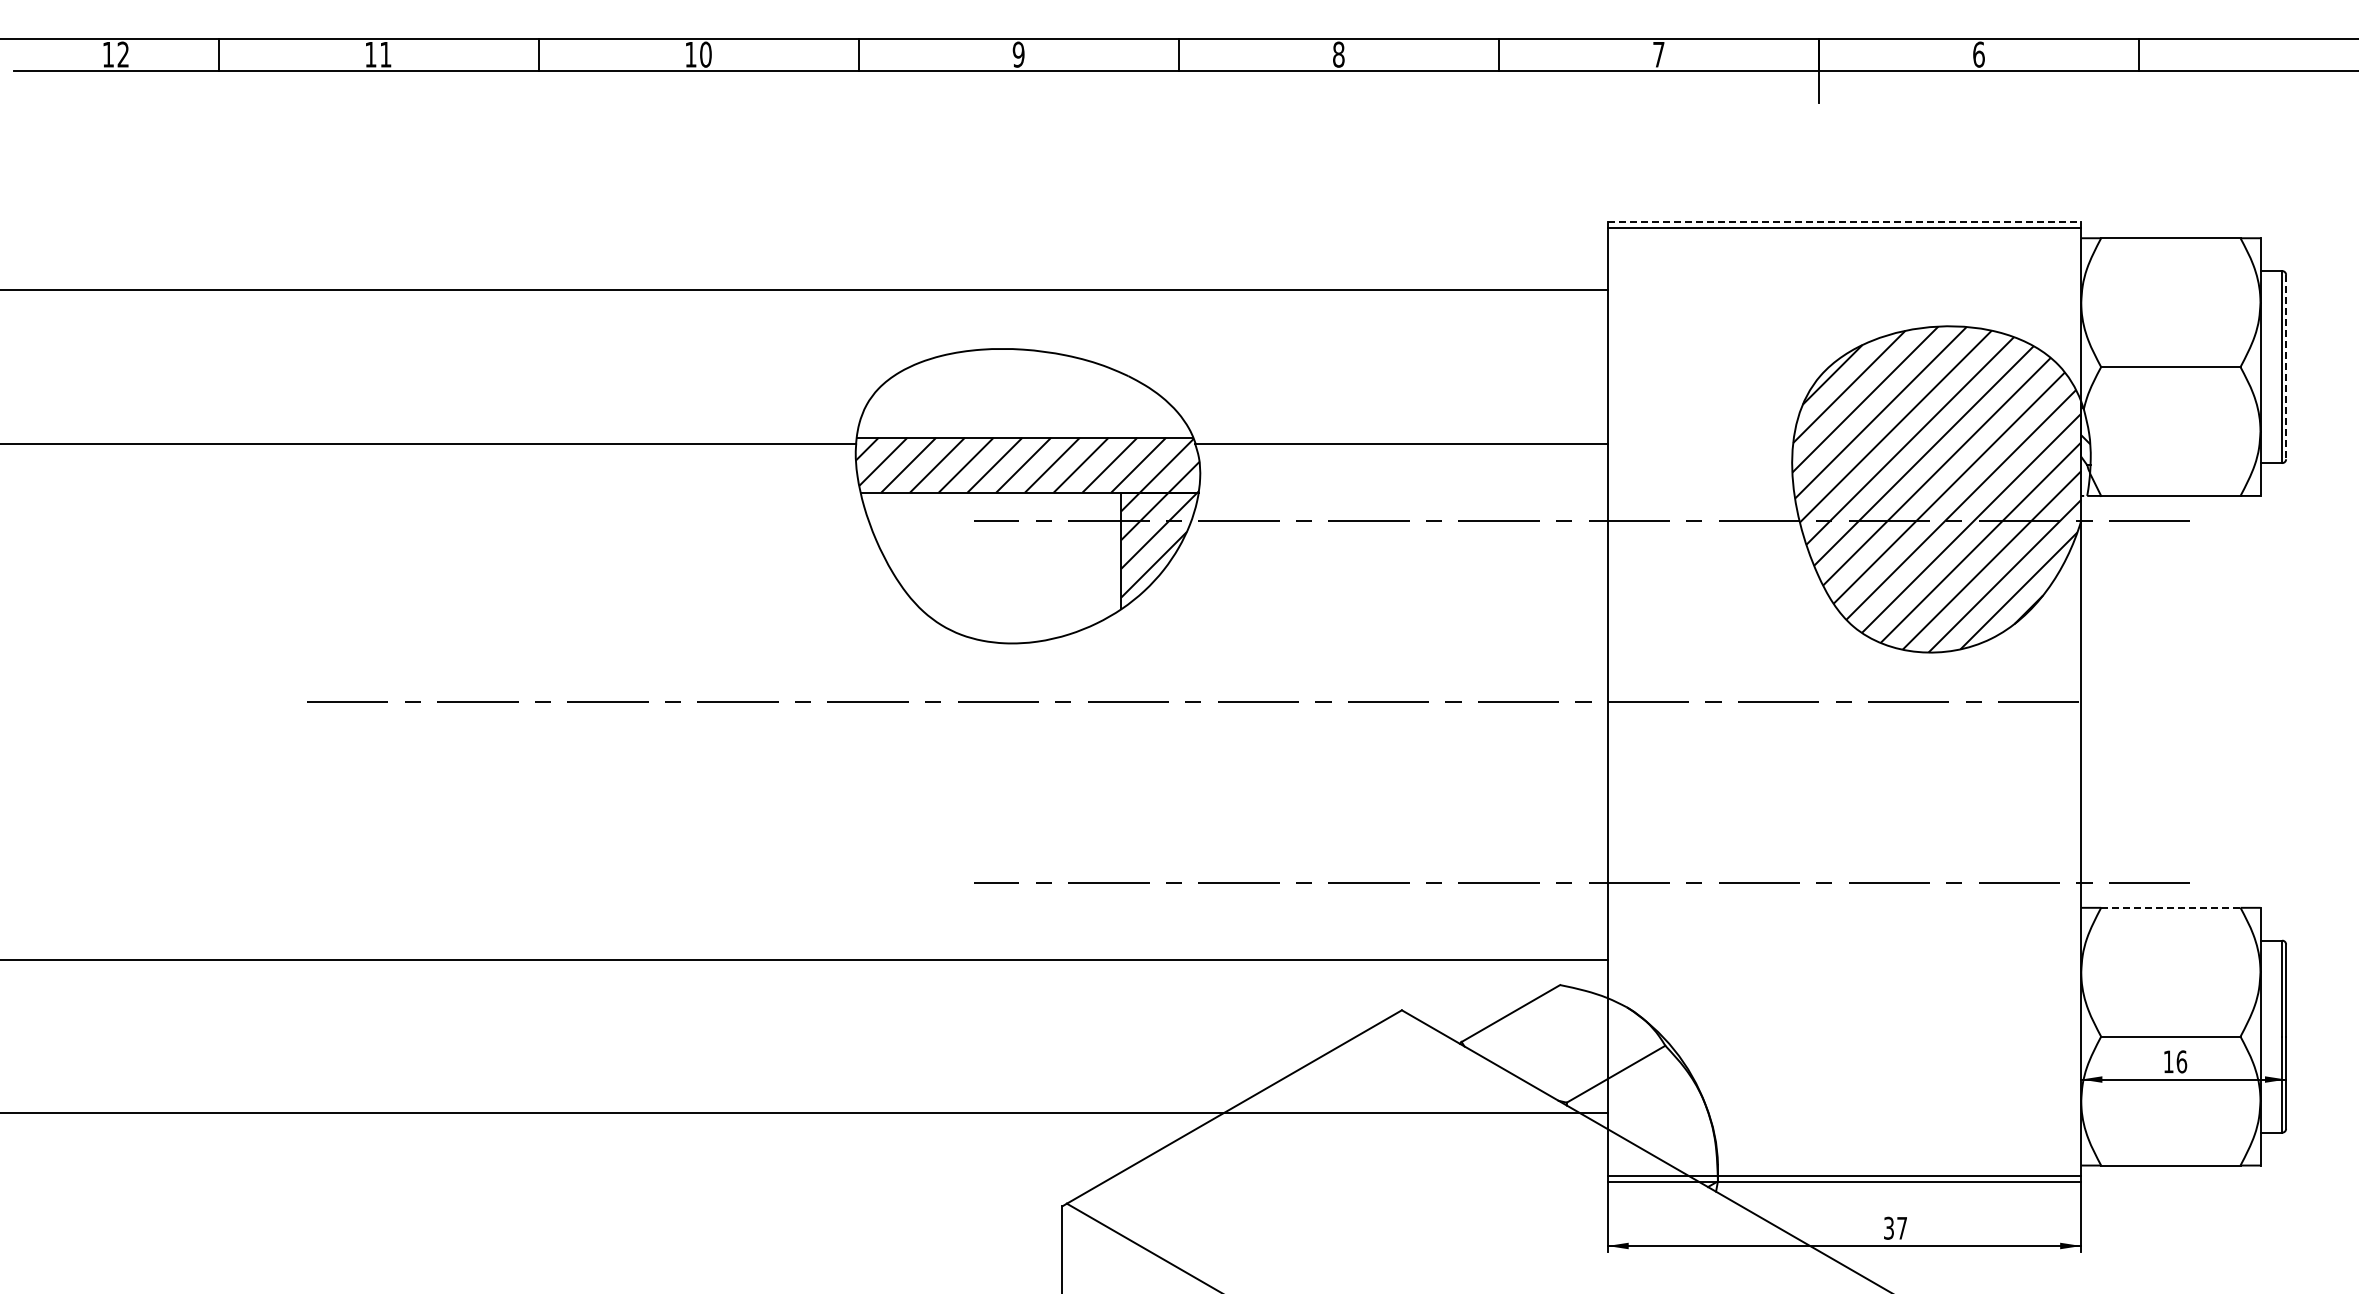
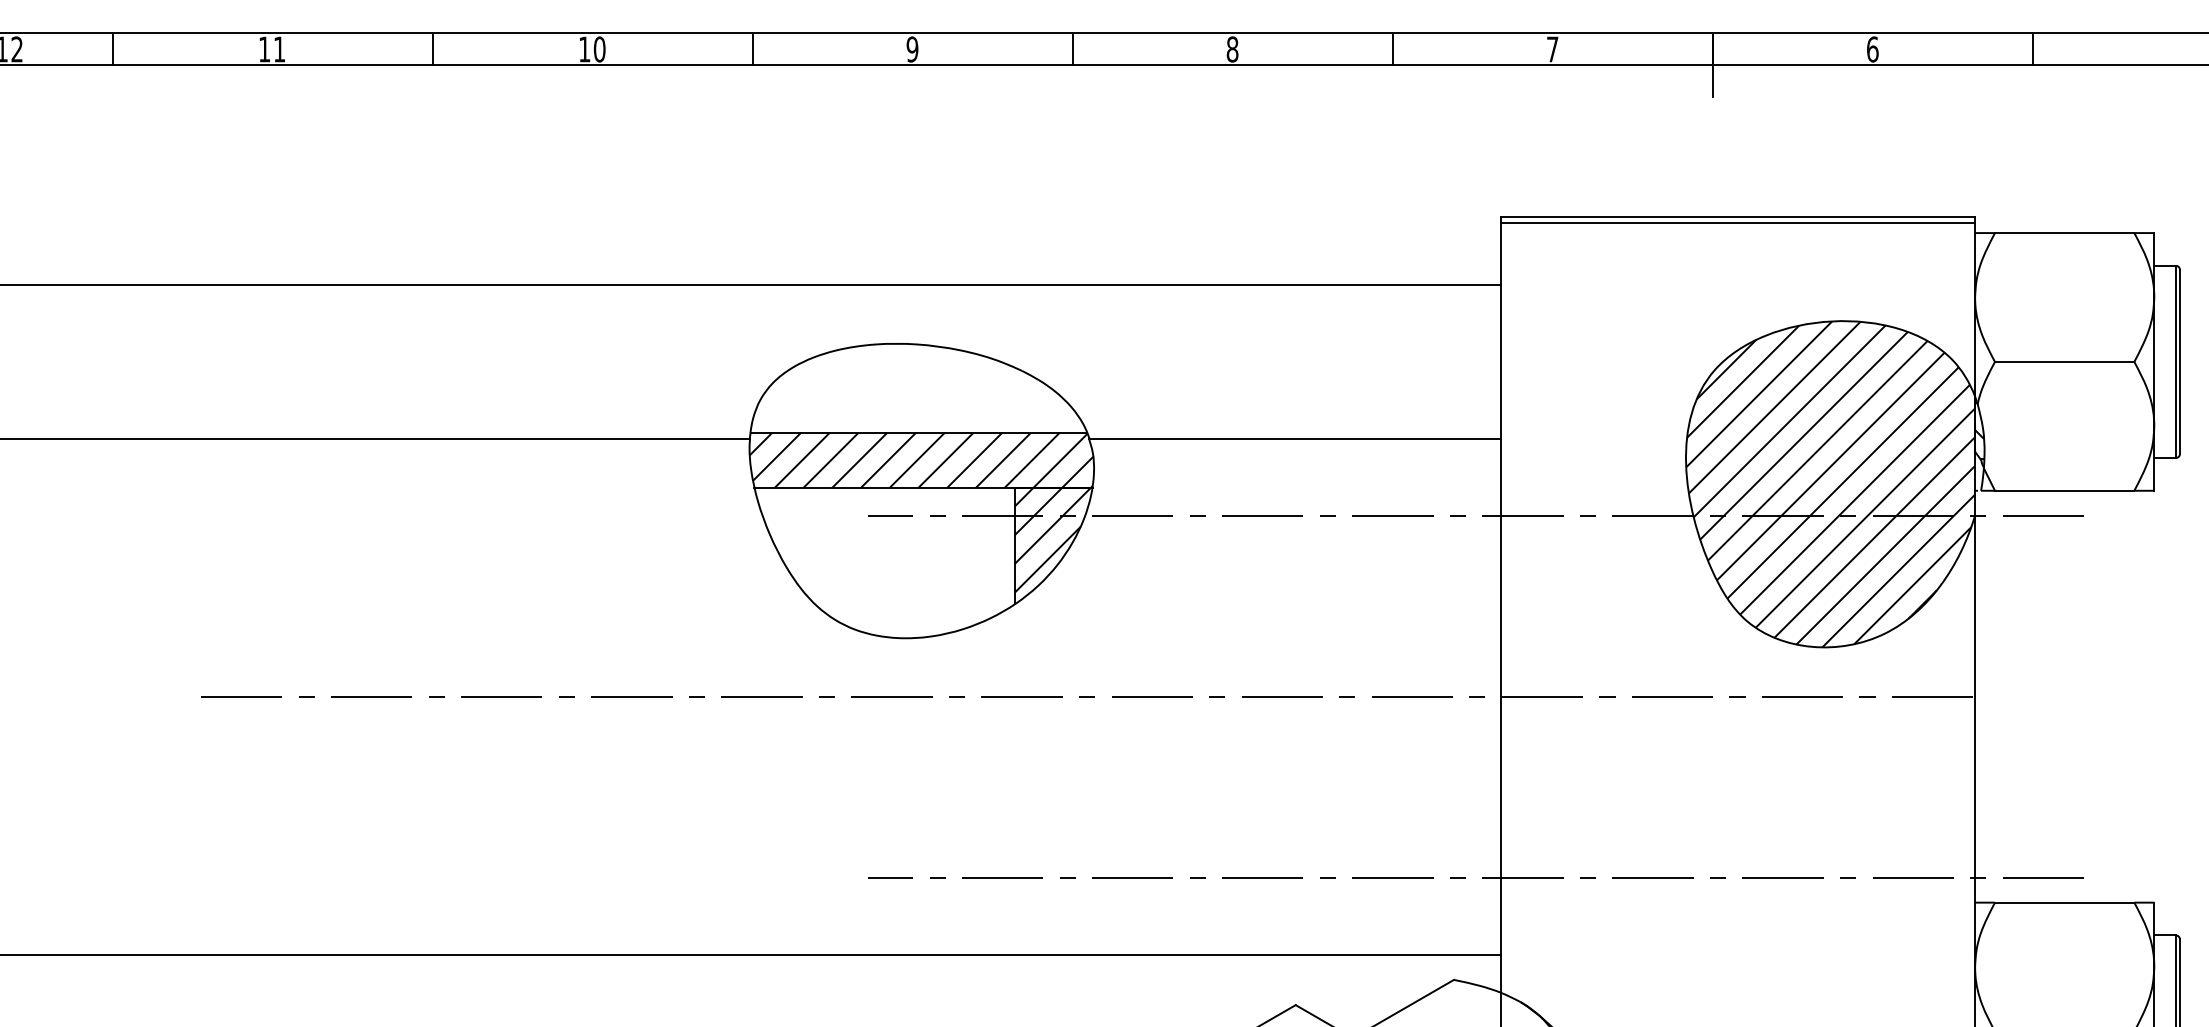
line: (1844, 221) -> (1738, 216), dashed -> solid
line: (2286, 367) -> (2180, 362), dashed -> solid
line: (2170, 907) -> (2064, 902), dashed -> solid

